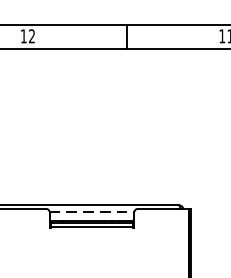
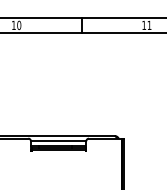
text: (32, 36) -> (19, 25), 12 -> 10
line: (91, 211) -> (58, 140), dashed -> solid

